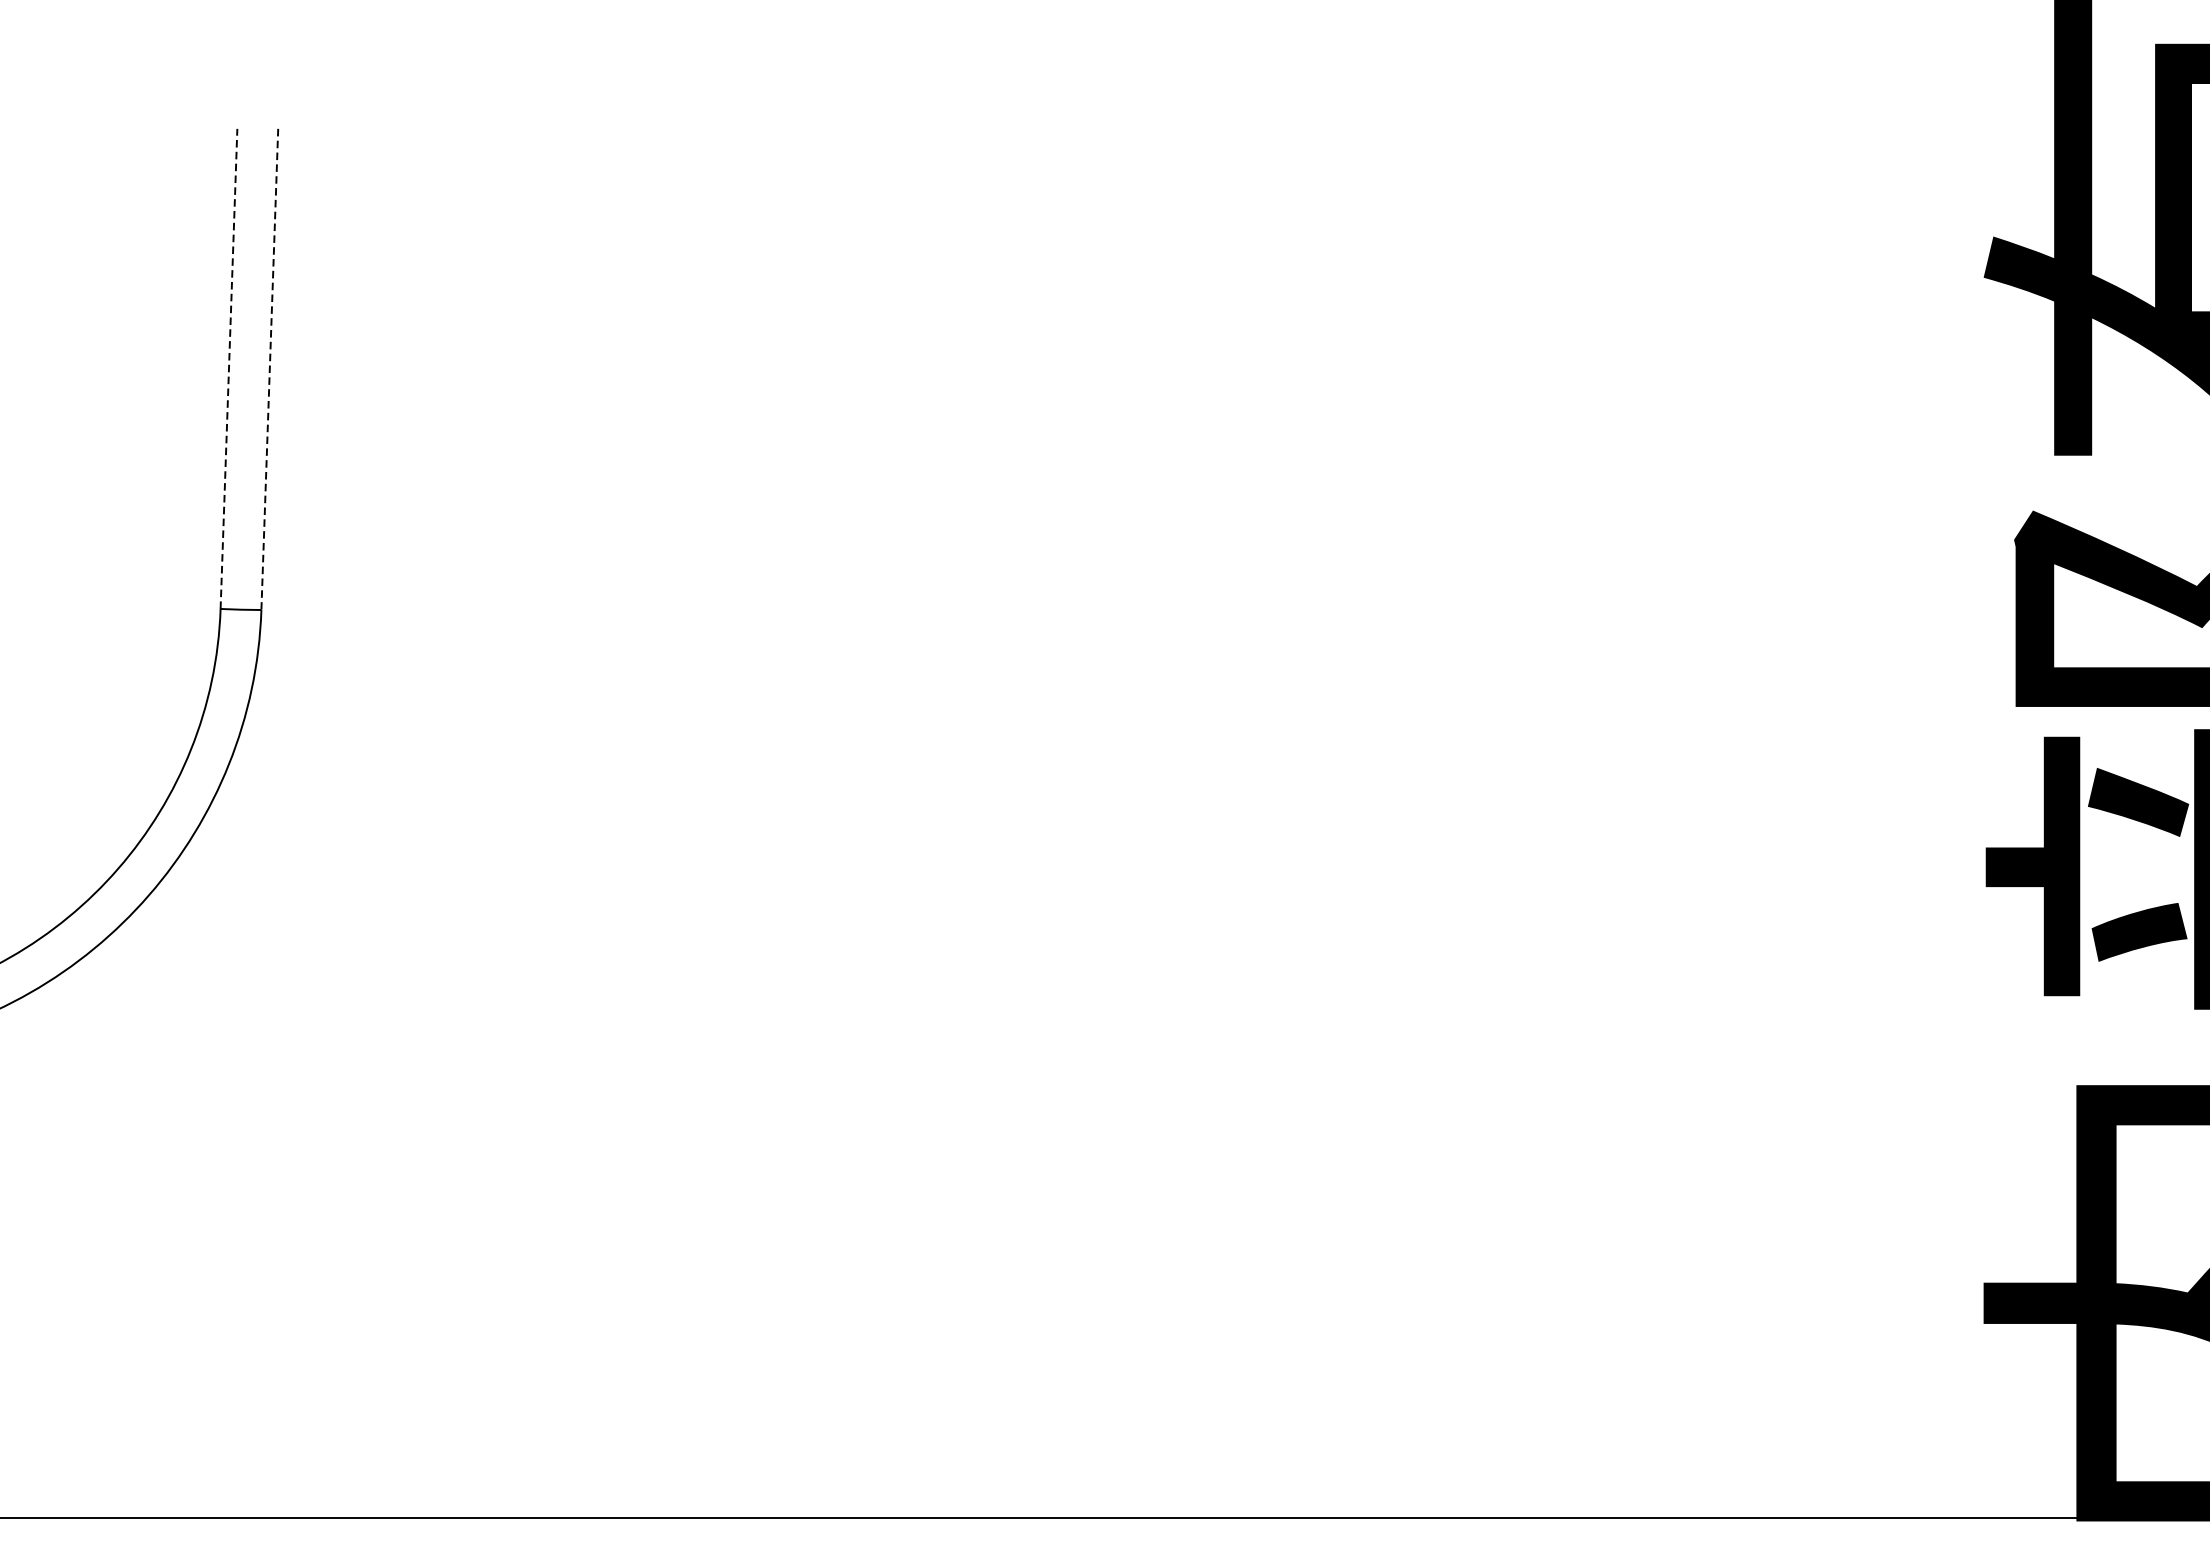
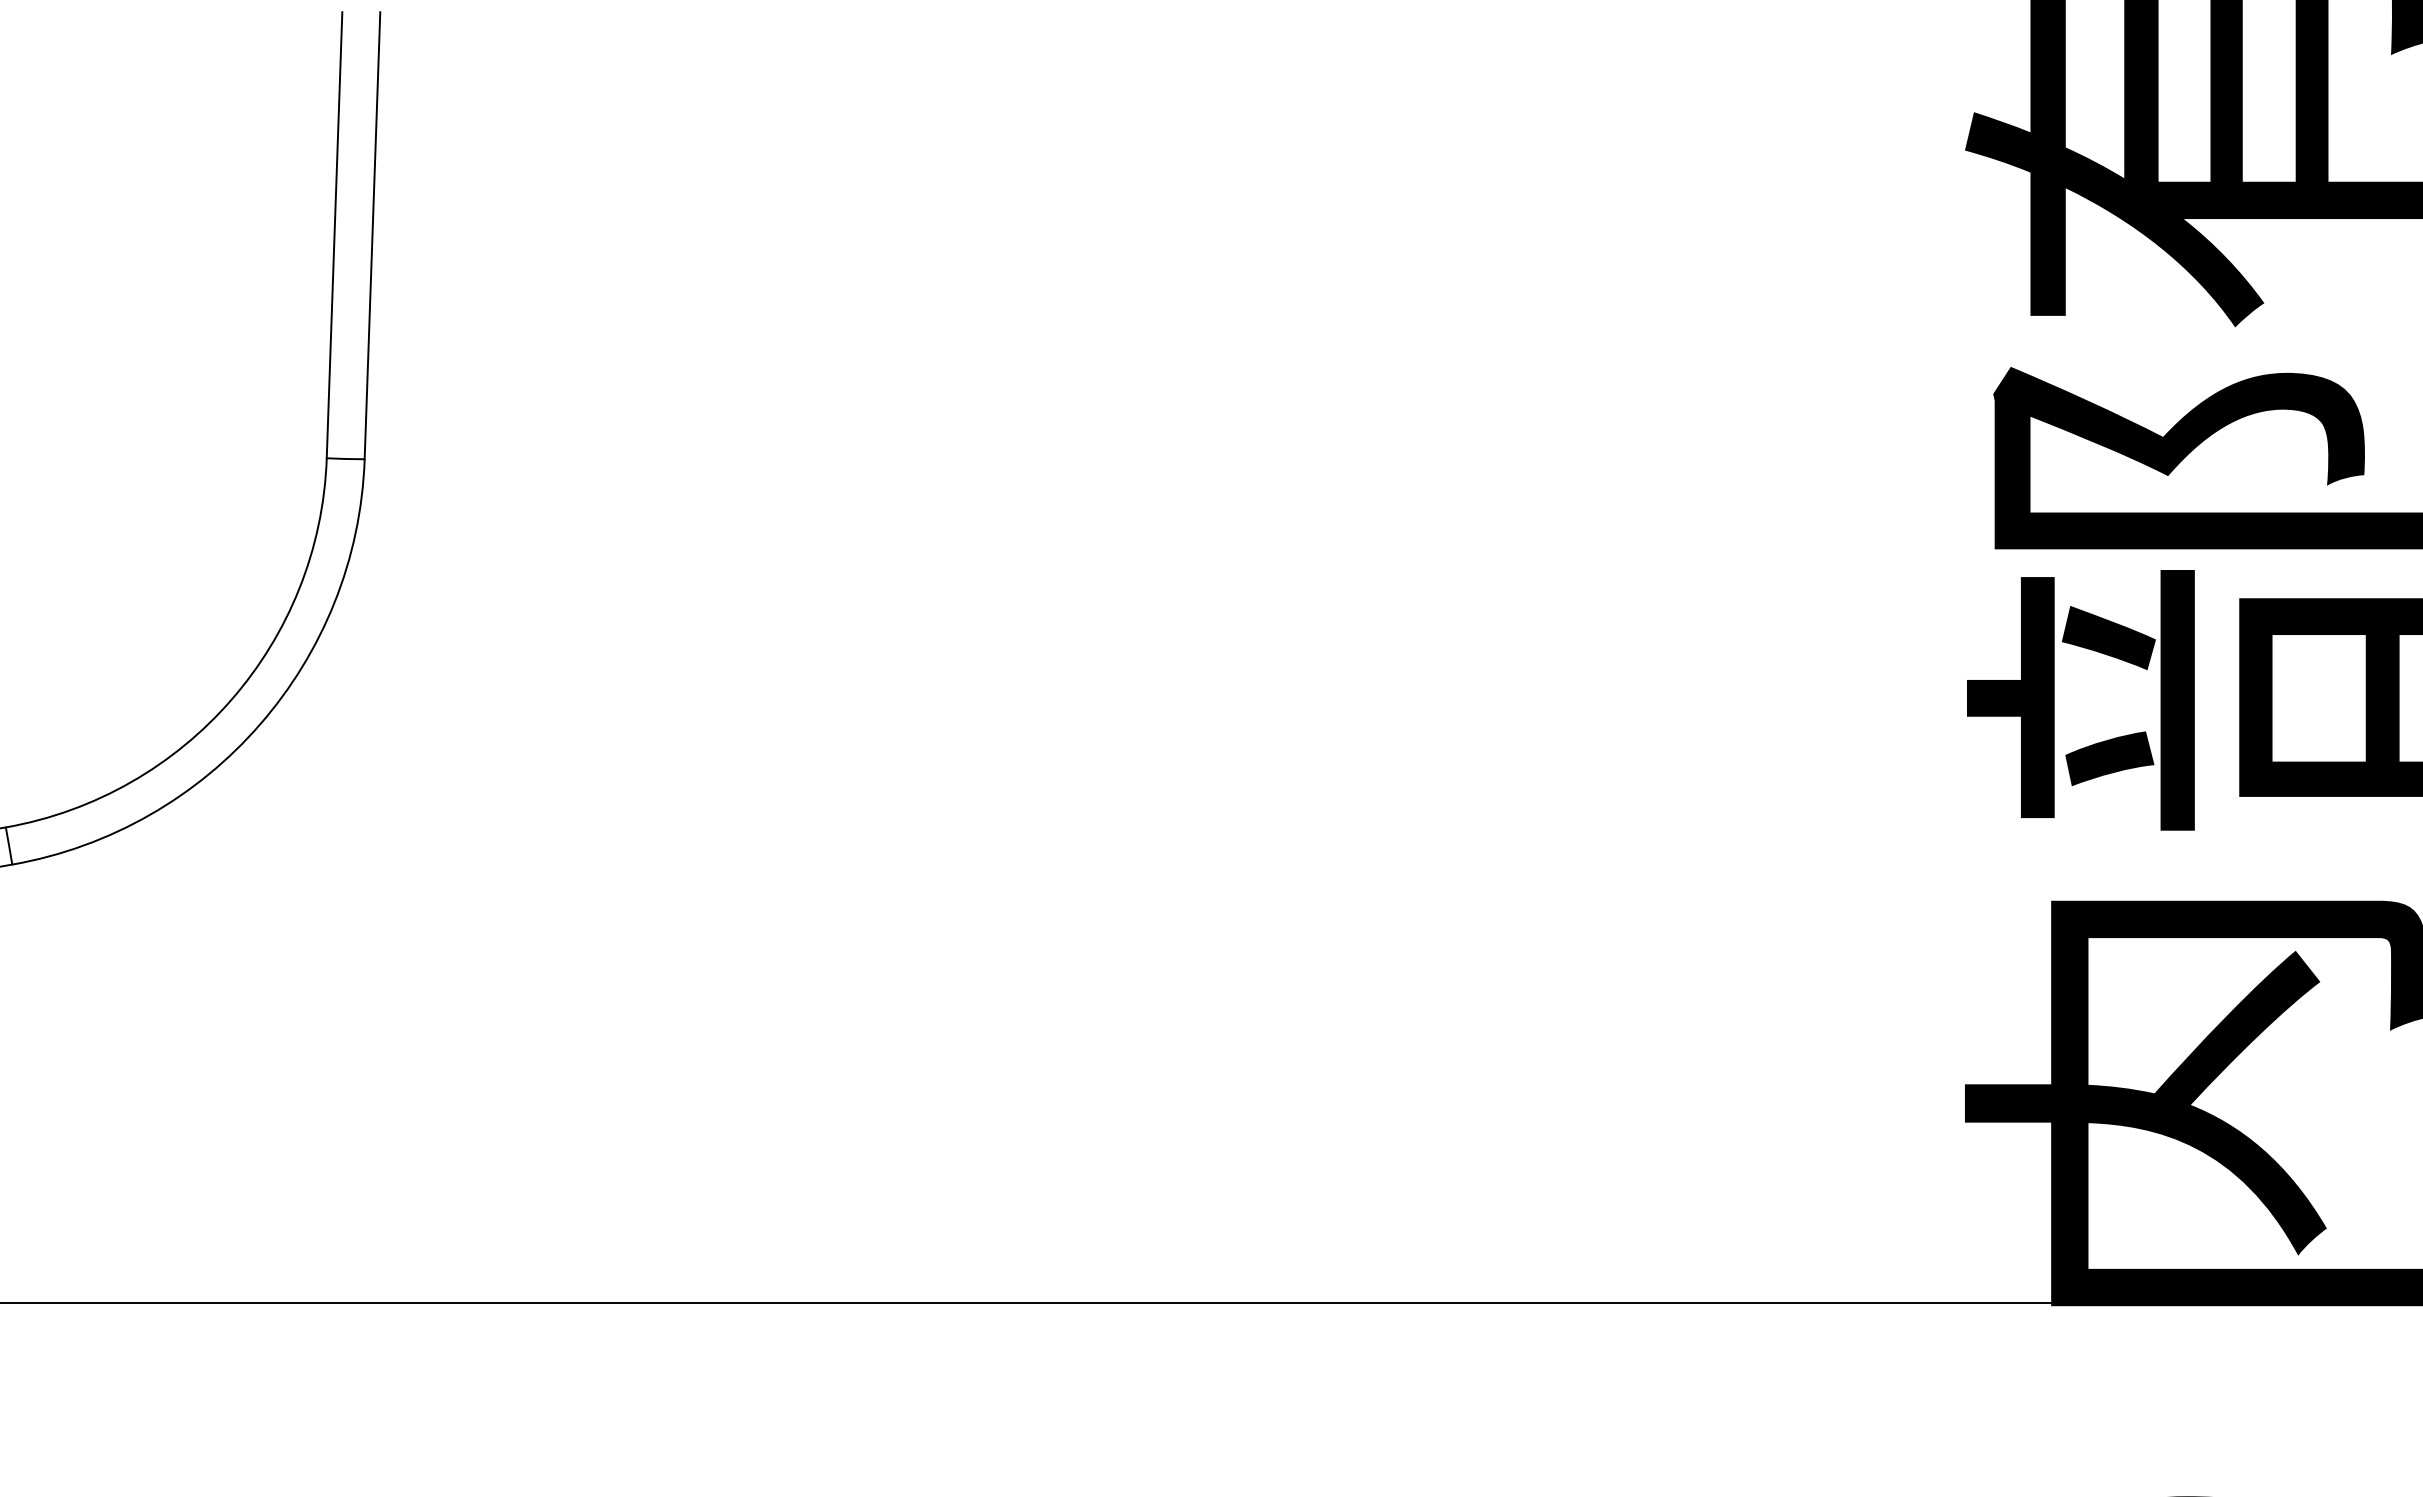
line: (228, 368) -> (334, 234), dashed -> solid
line: (269, 369) -> (372, 235), dashed -> solid

